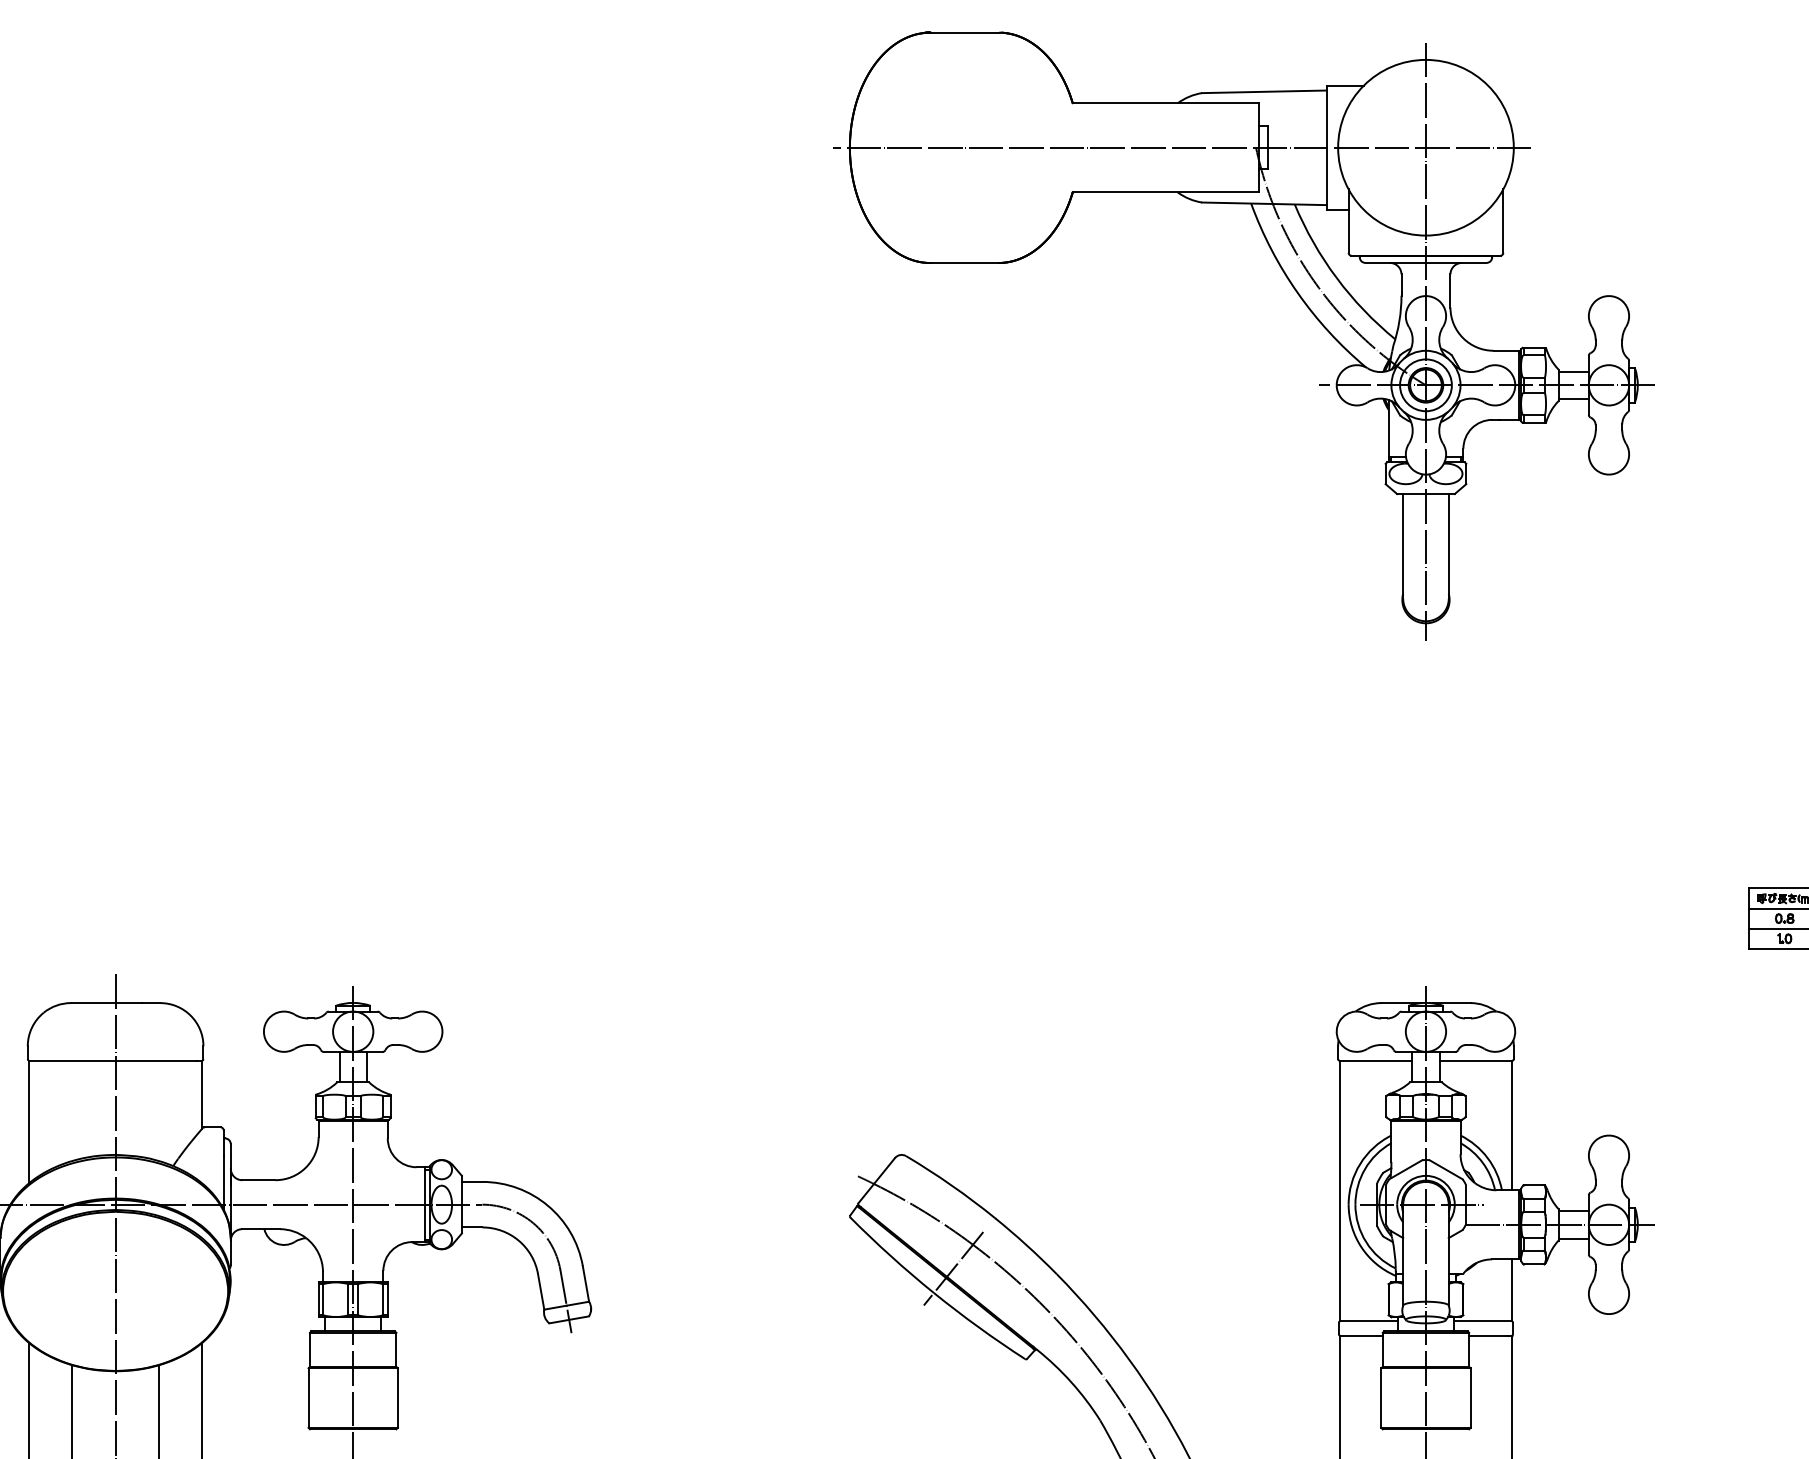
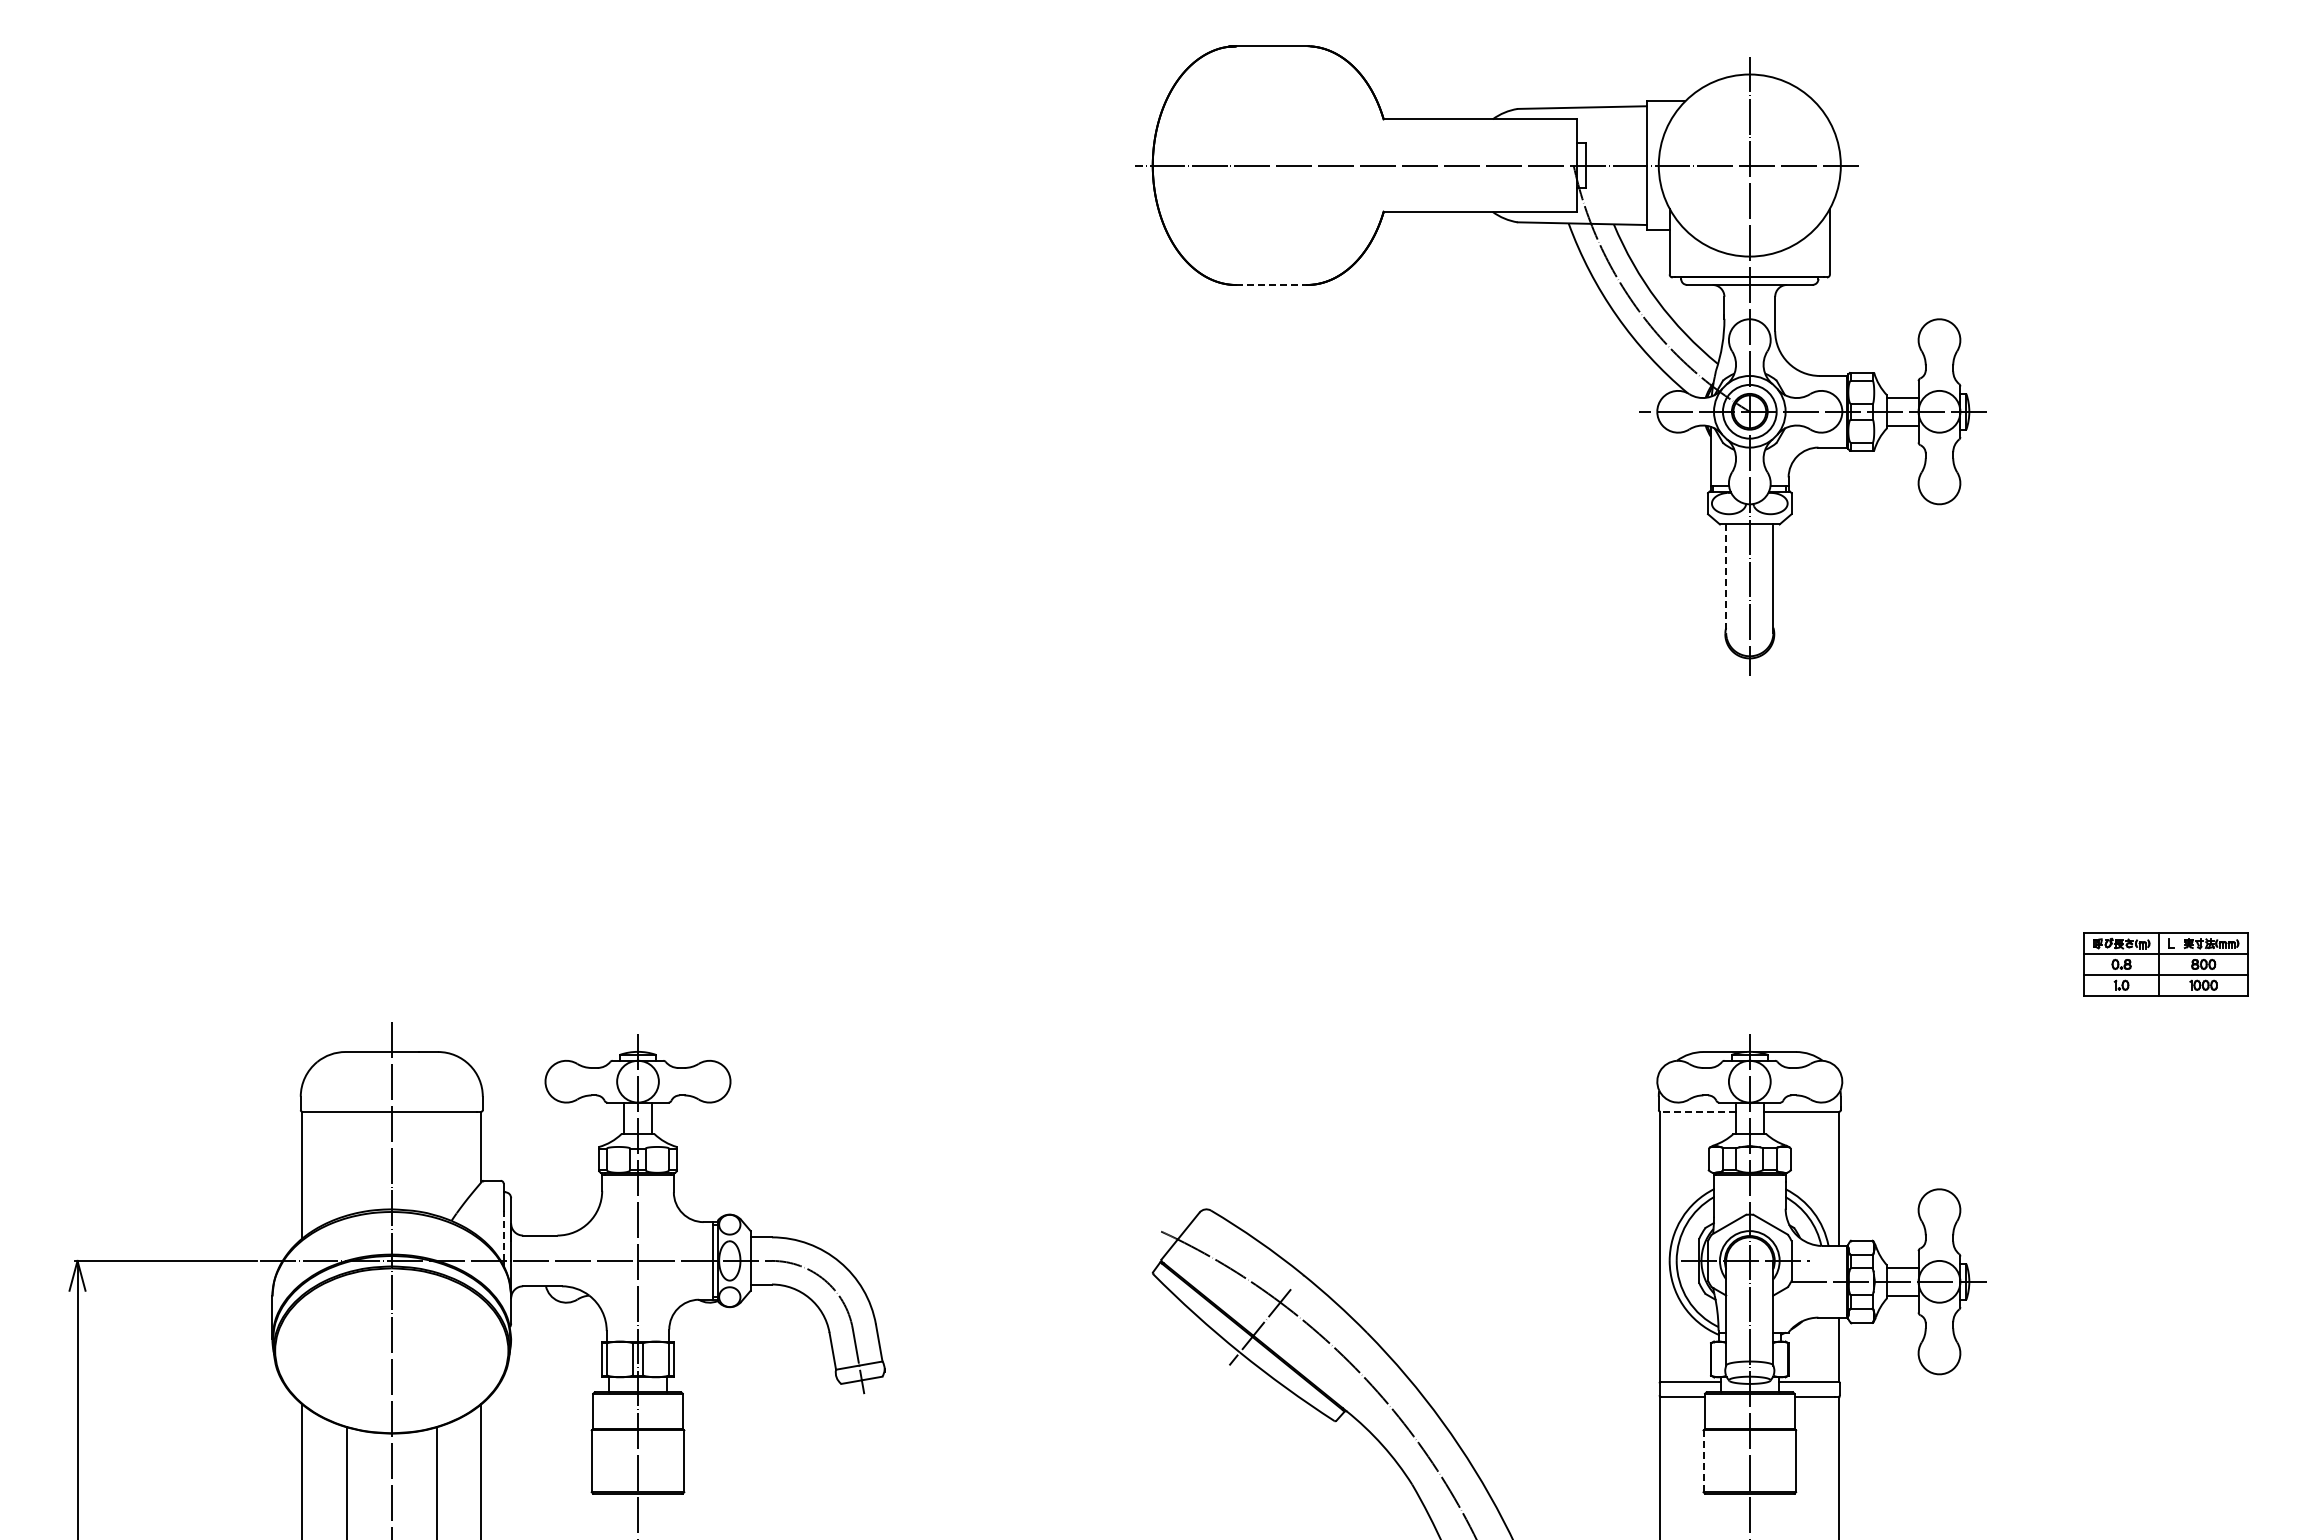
line: (965, 263) -> (1272, 285), solid -> dashed
line: (1403, 547) -> (1726, 579), solid -> dashed
line: (1375, 1060) -> (1697, 1111), solid -> dashed
line: (223, 1180) -> (503, 1235), solid -> dashed
line: (1381, 1398) -> (1703, 1461), solid -> dashed

